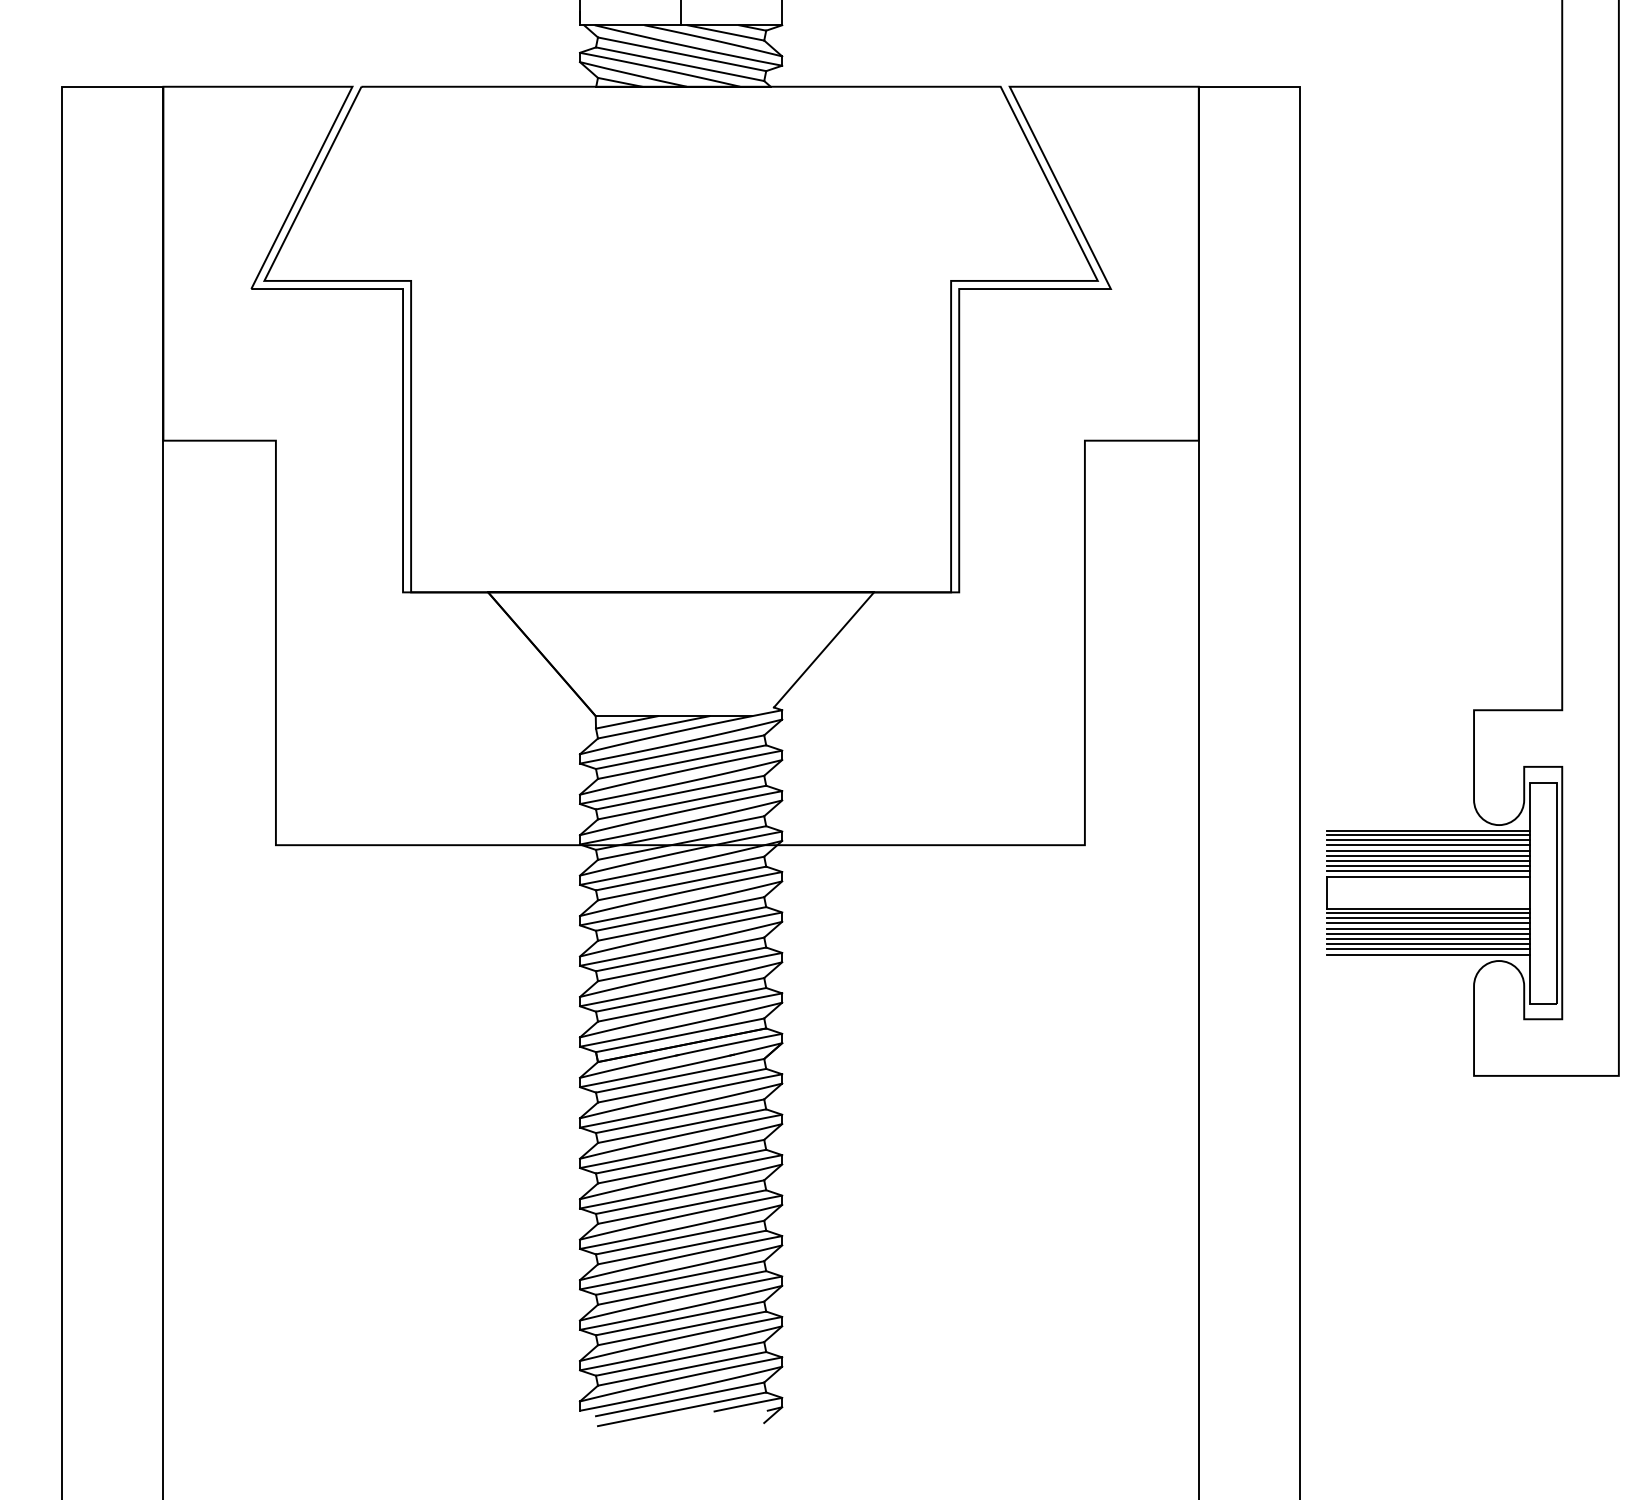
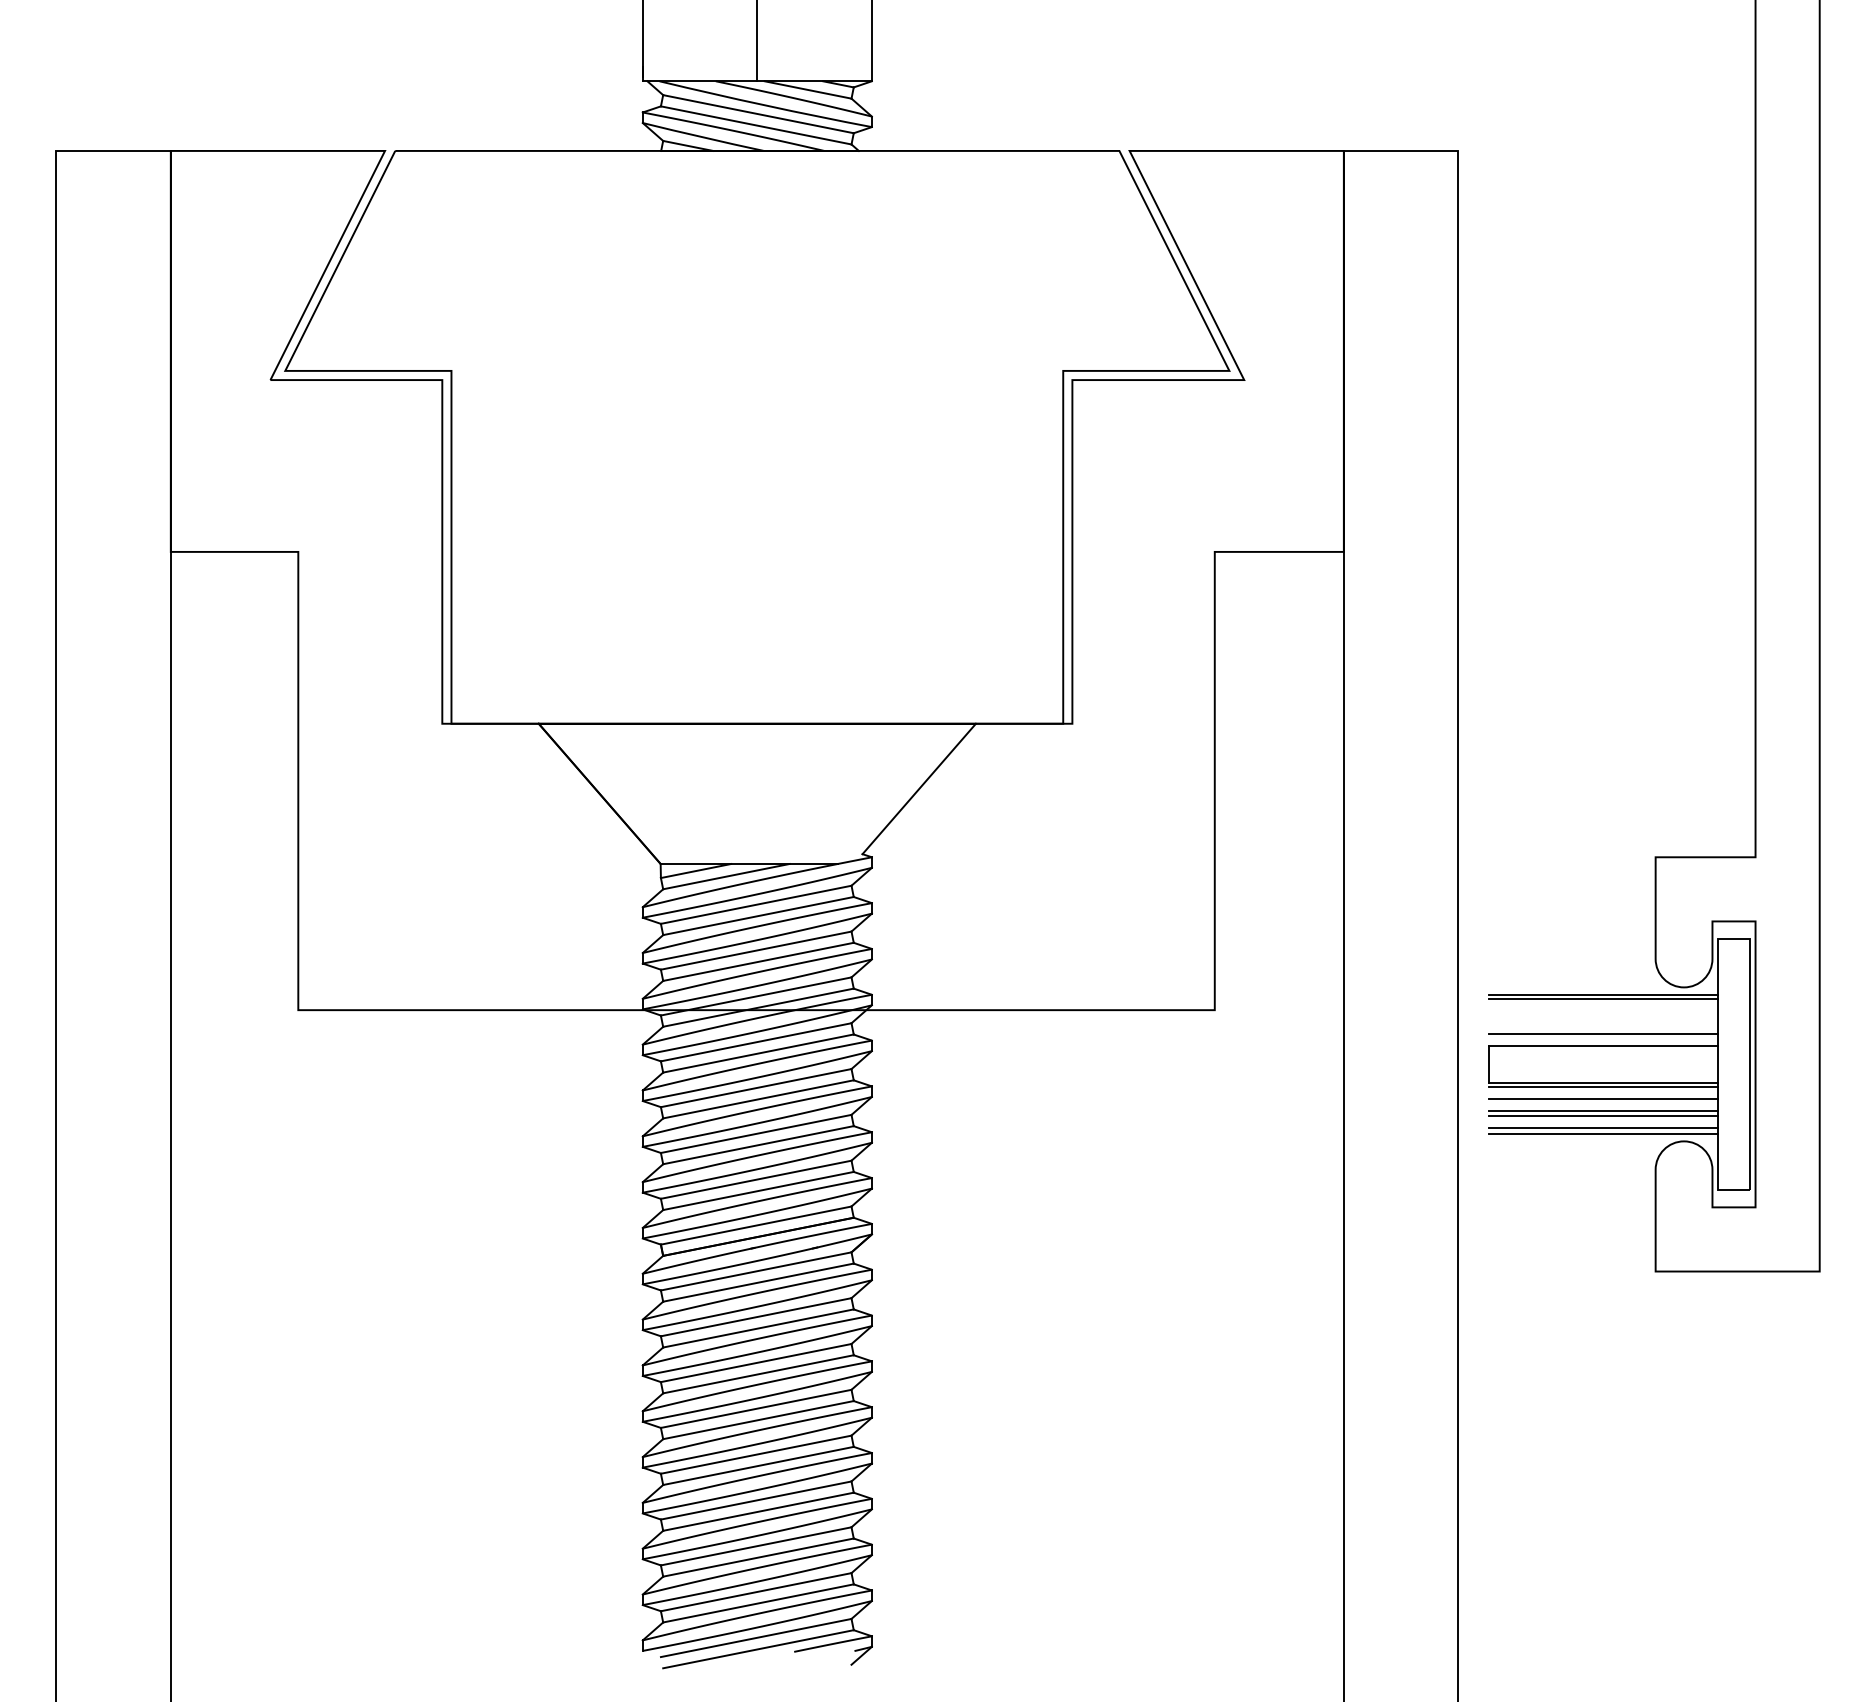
line: (1428, 840) -> (1603, 1004), removed
line: (1428, 845) -> (1603, 1010), removed
line: (1428, 850) -> (1603, 1016), removed
line: (1428, 856) -> (1603, 1022), removed
line: (1428, 860) -> (1603, 1027), removed
line: (1428, 871) -> (1603, 1039), removed
line: (1428, 917) -> (1603, 1092), removed
line: (1428, 928) -> (1603, 1104), removed
line: (1428, 944) -> (1603, 1122), removed

